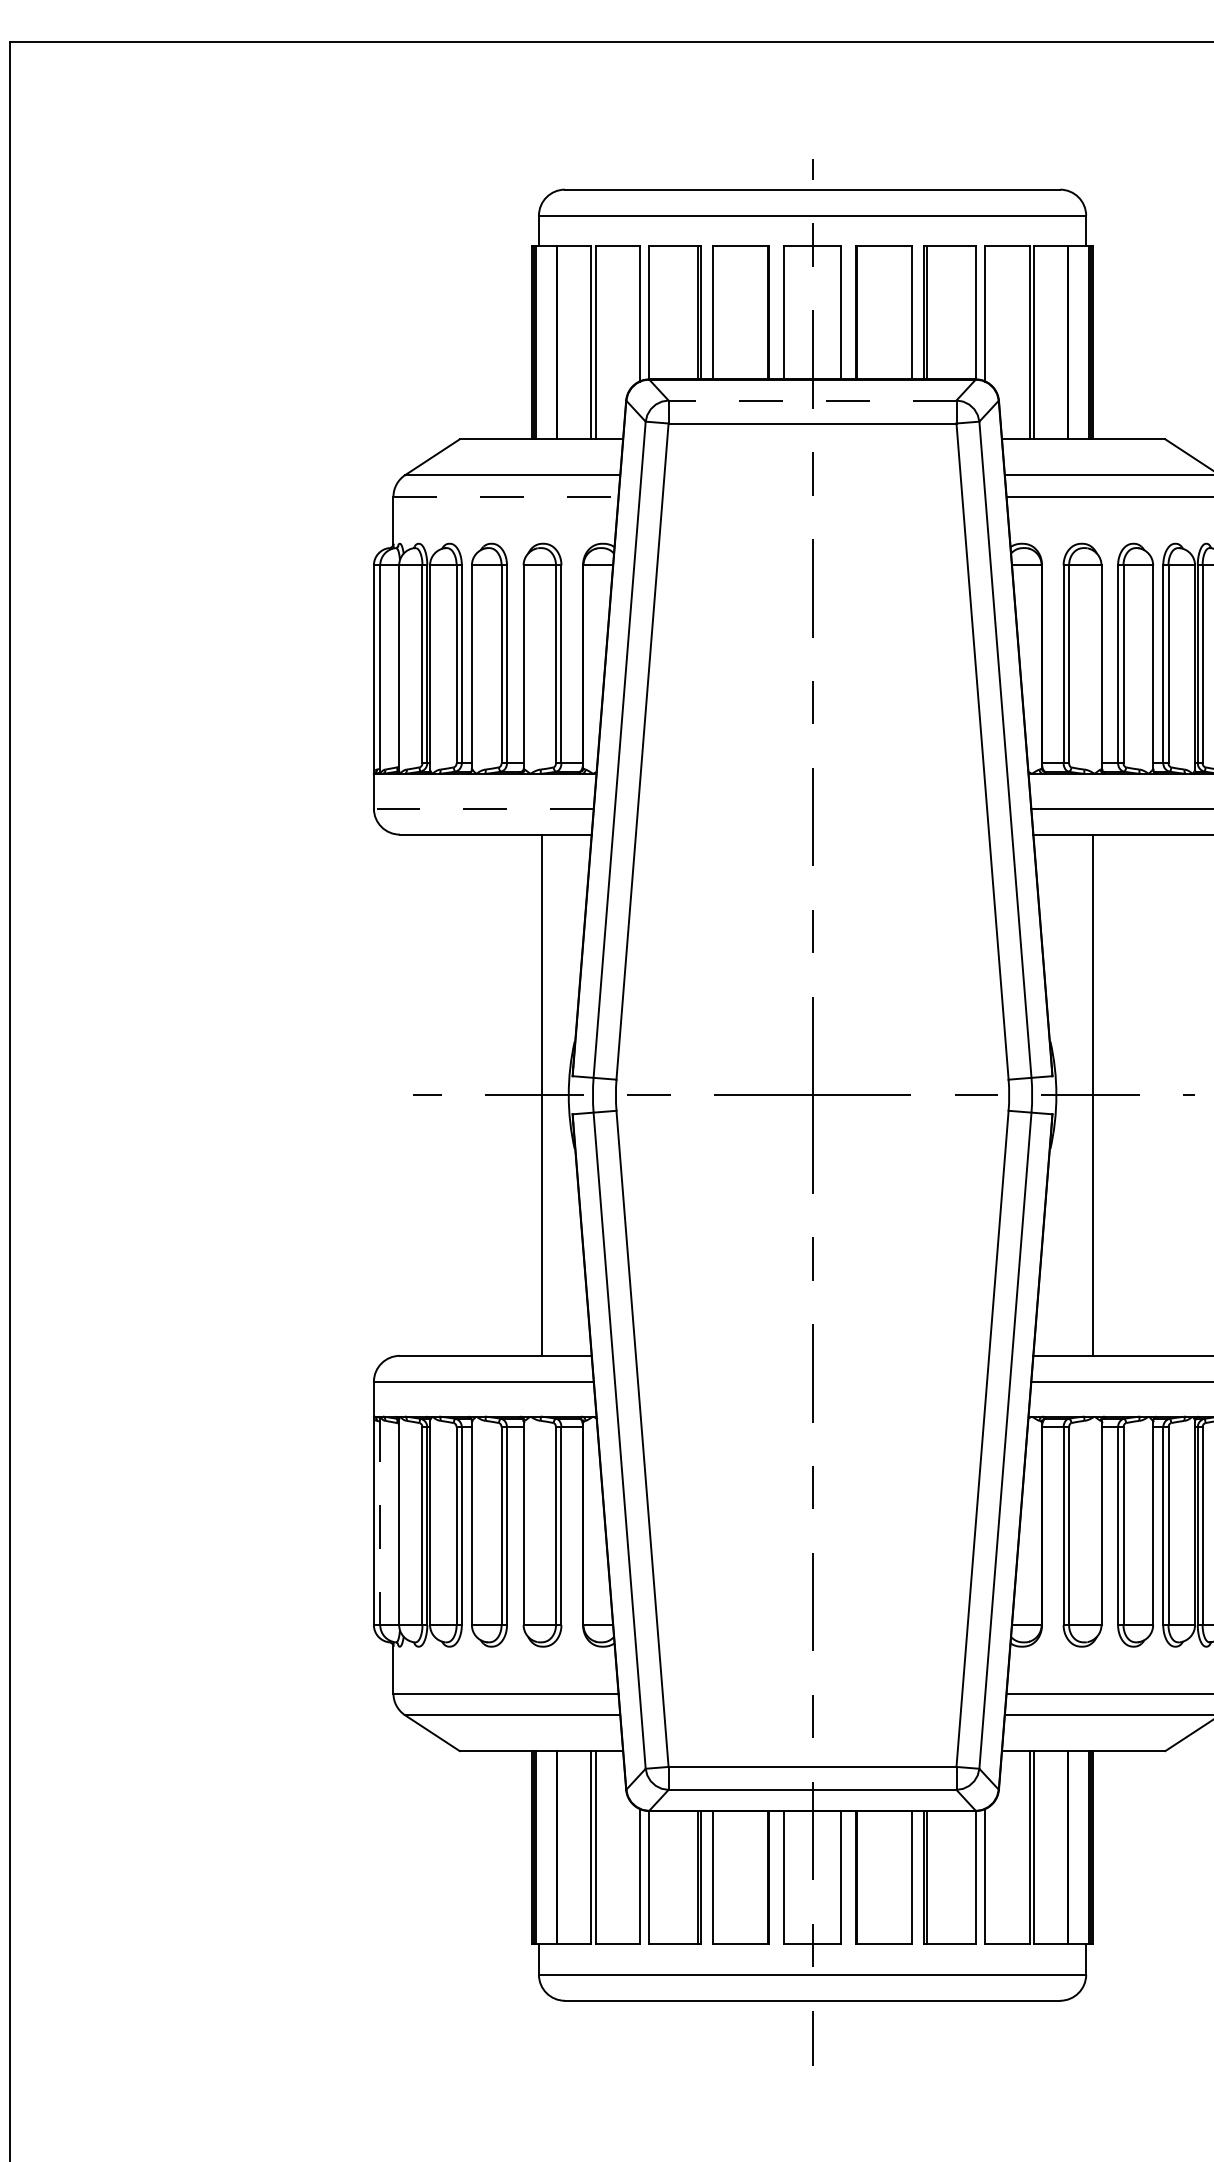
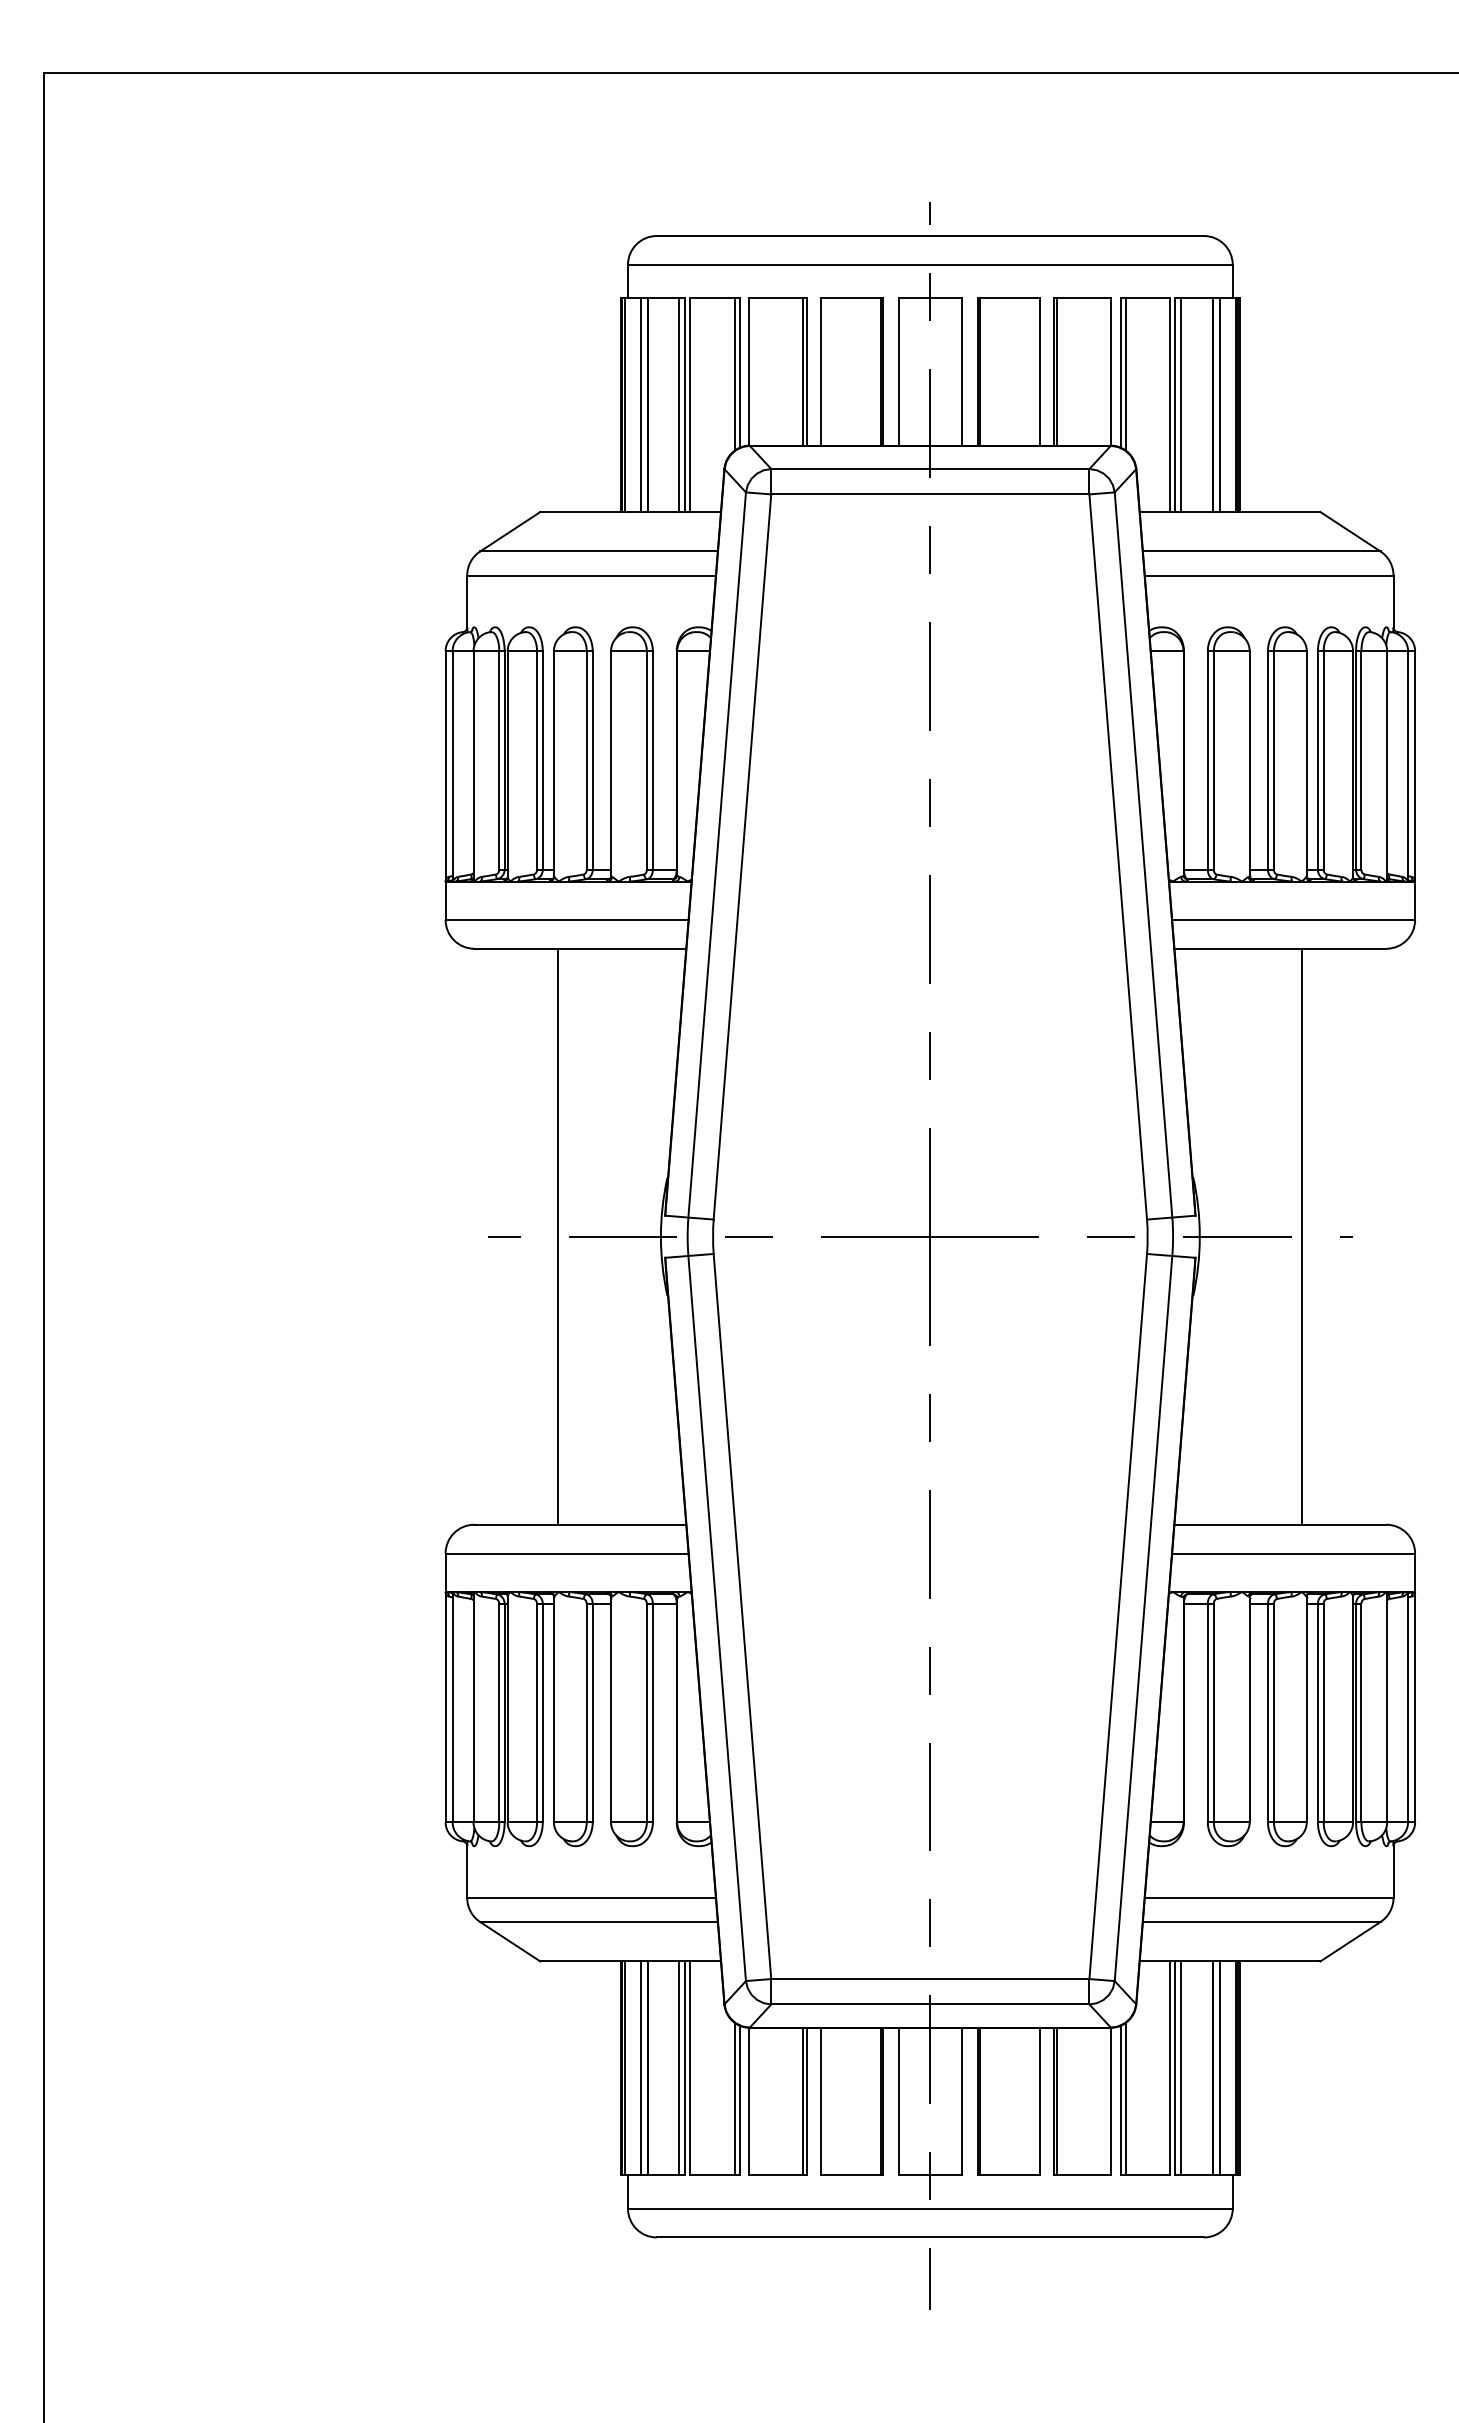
line: (635, 314) -> (734, 374), added
line: (990, 314) -> (1126, 374), added
line: (550, 343) -> (640, 405), added
line: (585, 343) -> (679, 405), added
line: (1039, 343) -> (1181, 405), added
line: (1074, 343) -> (1219, 405), added
line: (811, 400) -> (929, 469), dashed -> solid
line: (506, 496) -> (592, 575), dashed -> solid
line: (483, 808) -> (566, 919), dashed -> solid
line: (542, 1095) -> (558, 1236), moved
line: (1093, 1095) -> (1302, 1236), moved
line: (380, 1522) -> (452, 1708), dashed -> solid
line: (550, 1847) -> (640, 2068), added
line: (585, 1847) -> (679, 2068), added
line: (1039, 1847) -> (1181, 2068), added
line: (1074, 1847) -> (1219, 2068), added
line: (635, 1875) -> (734, 2098), added
line: (990, 1875) -> (1126, 2098), added

